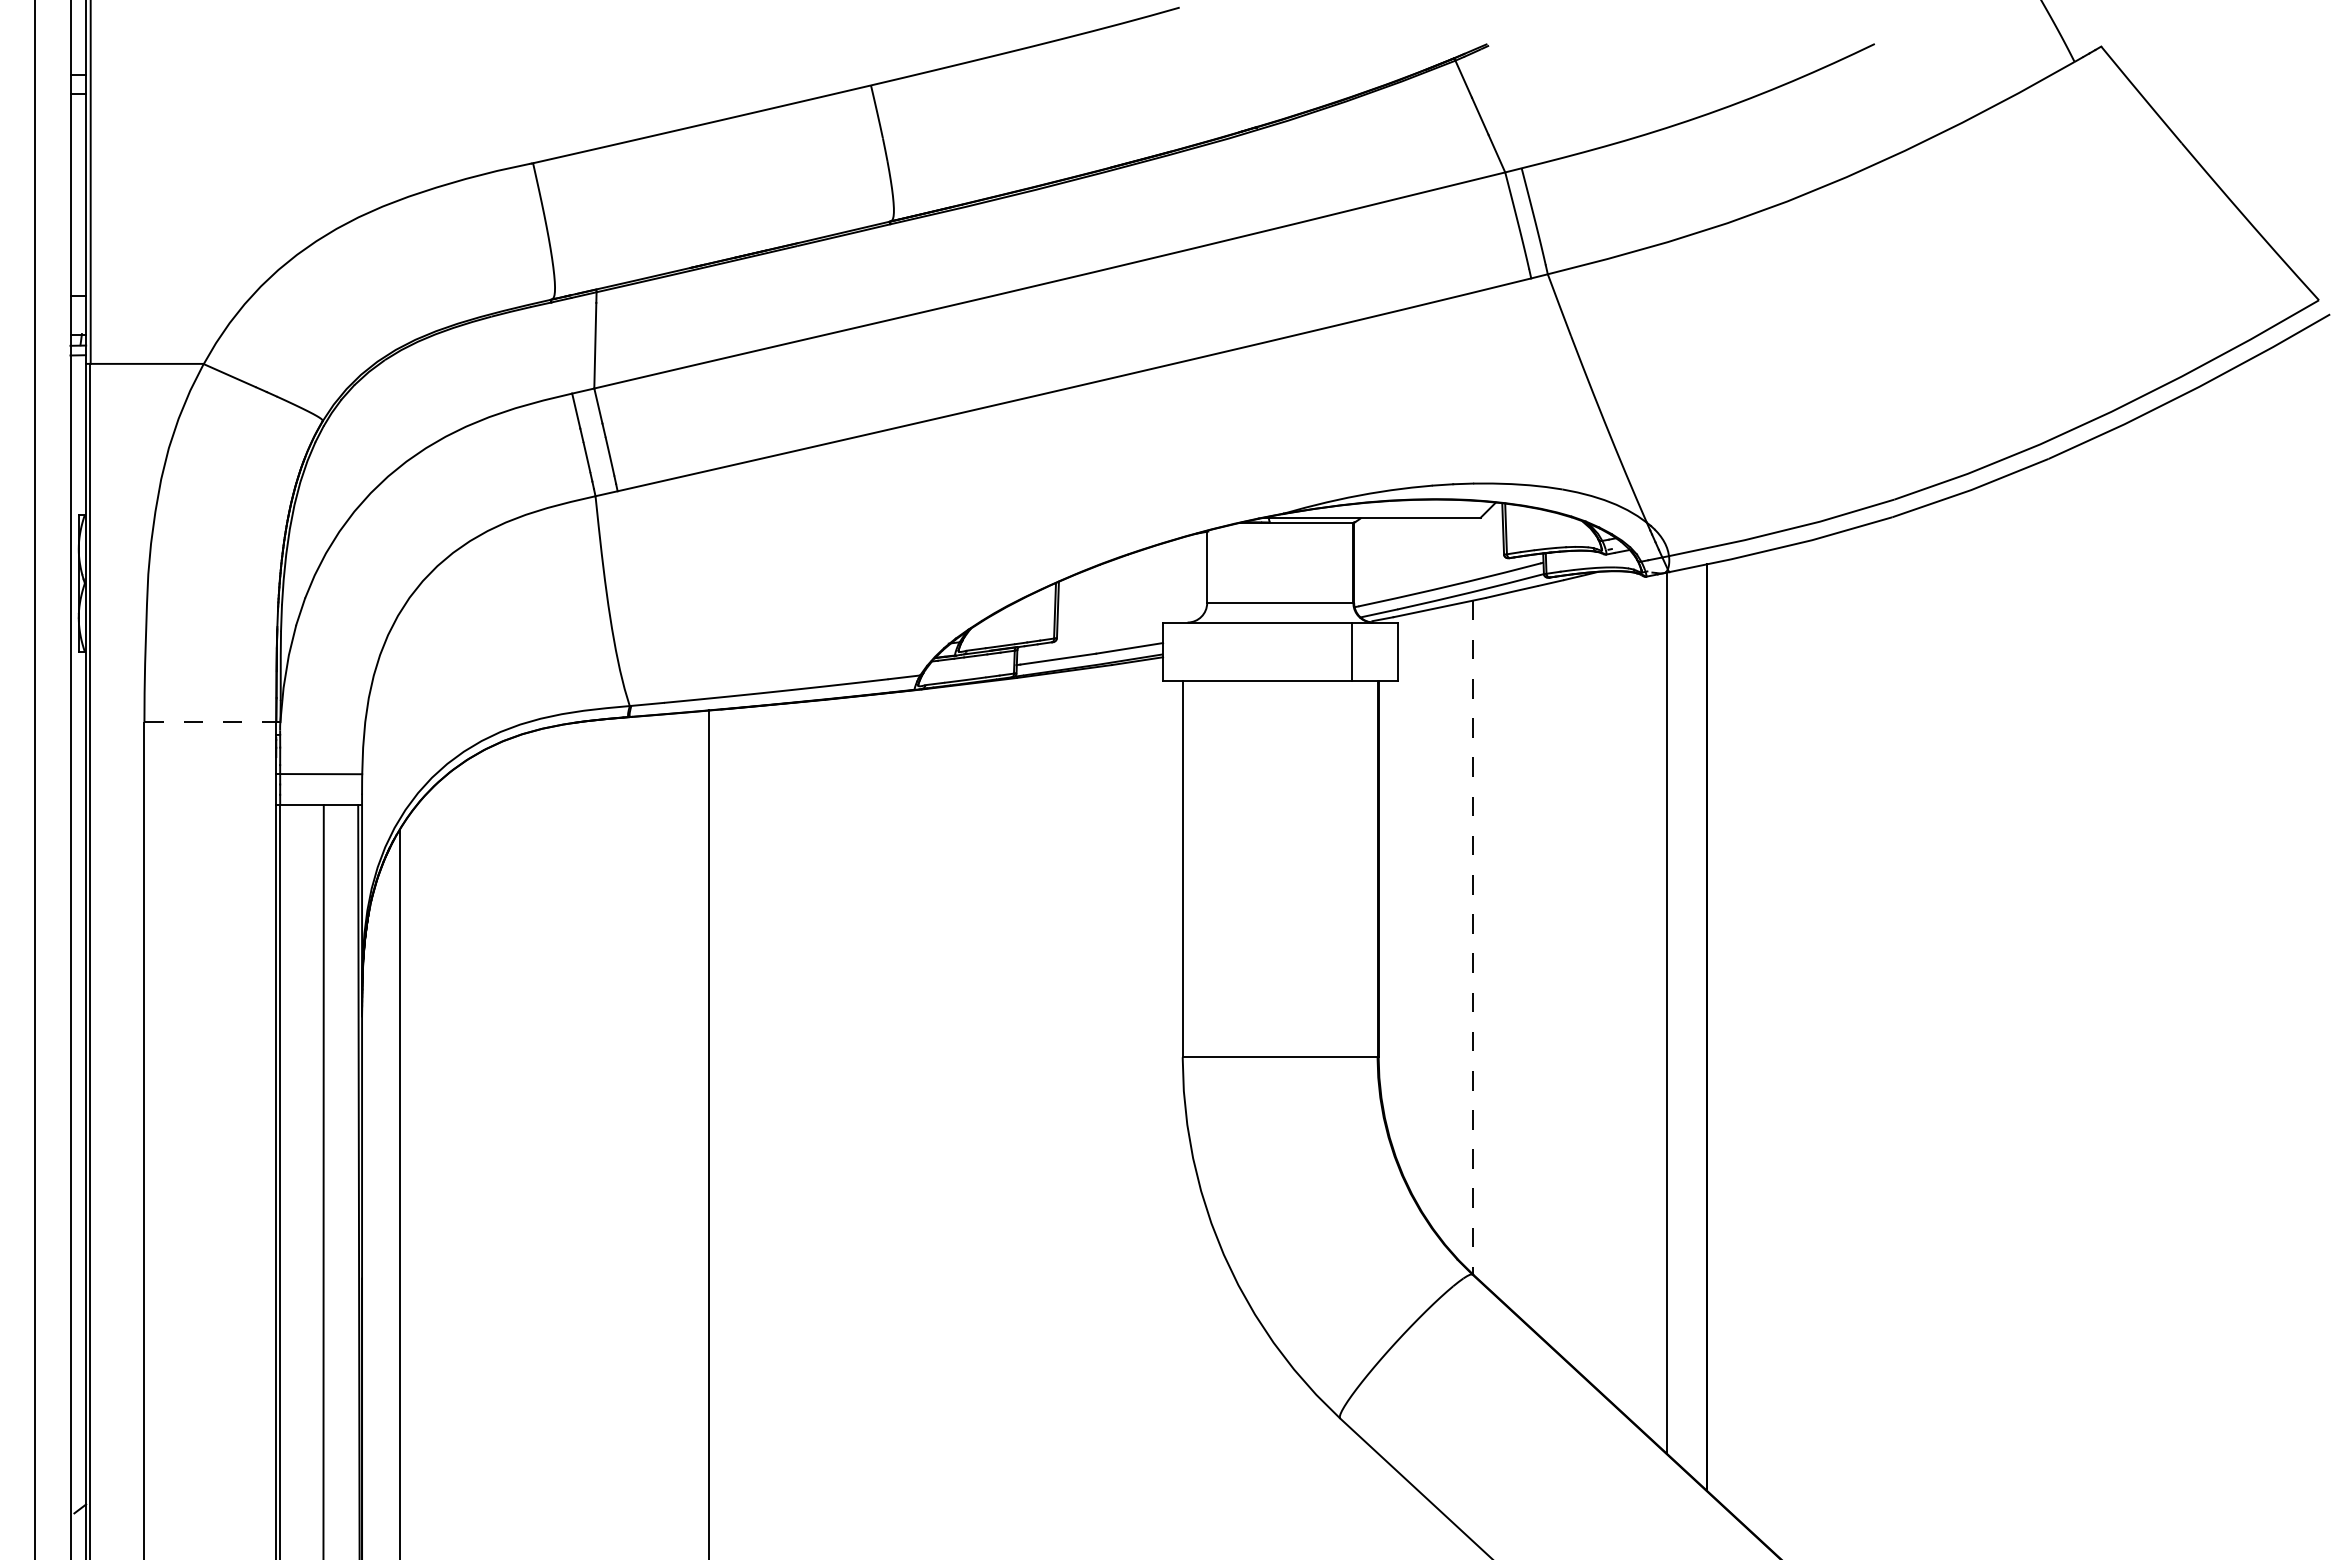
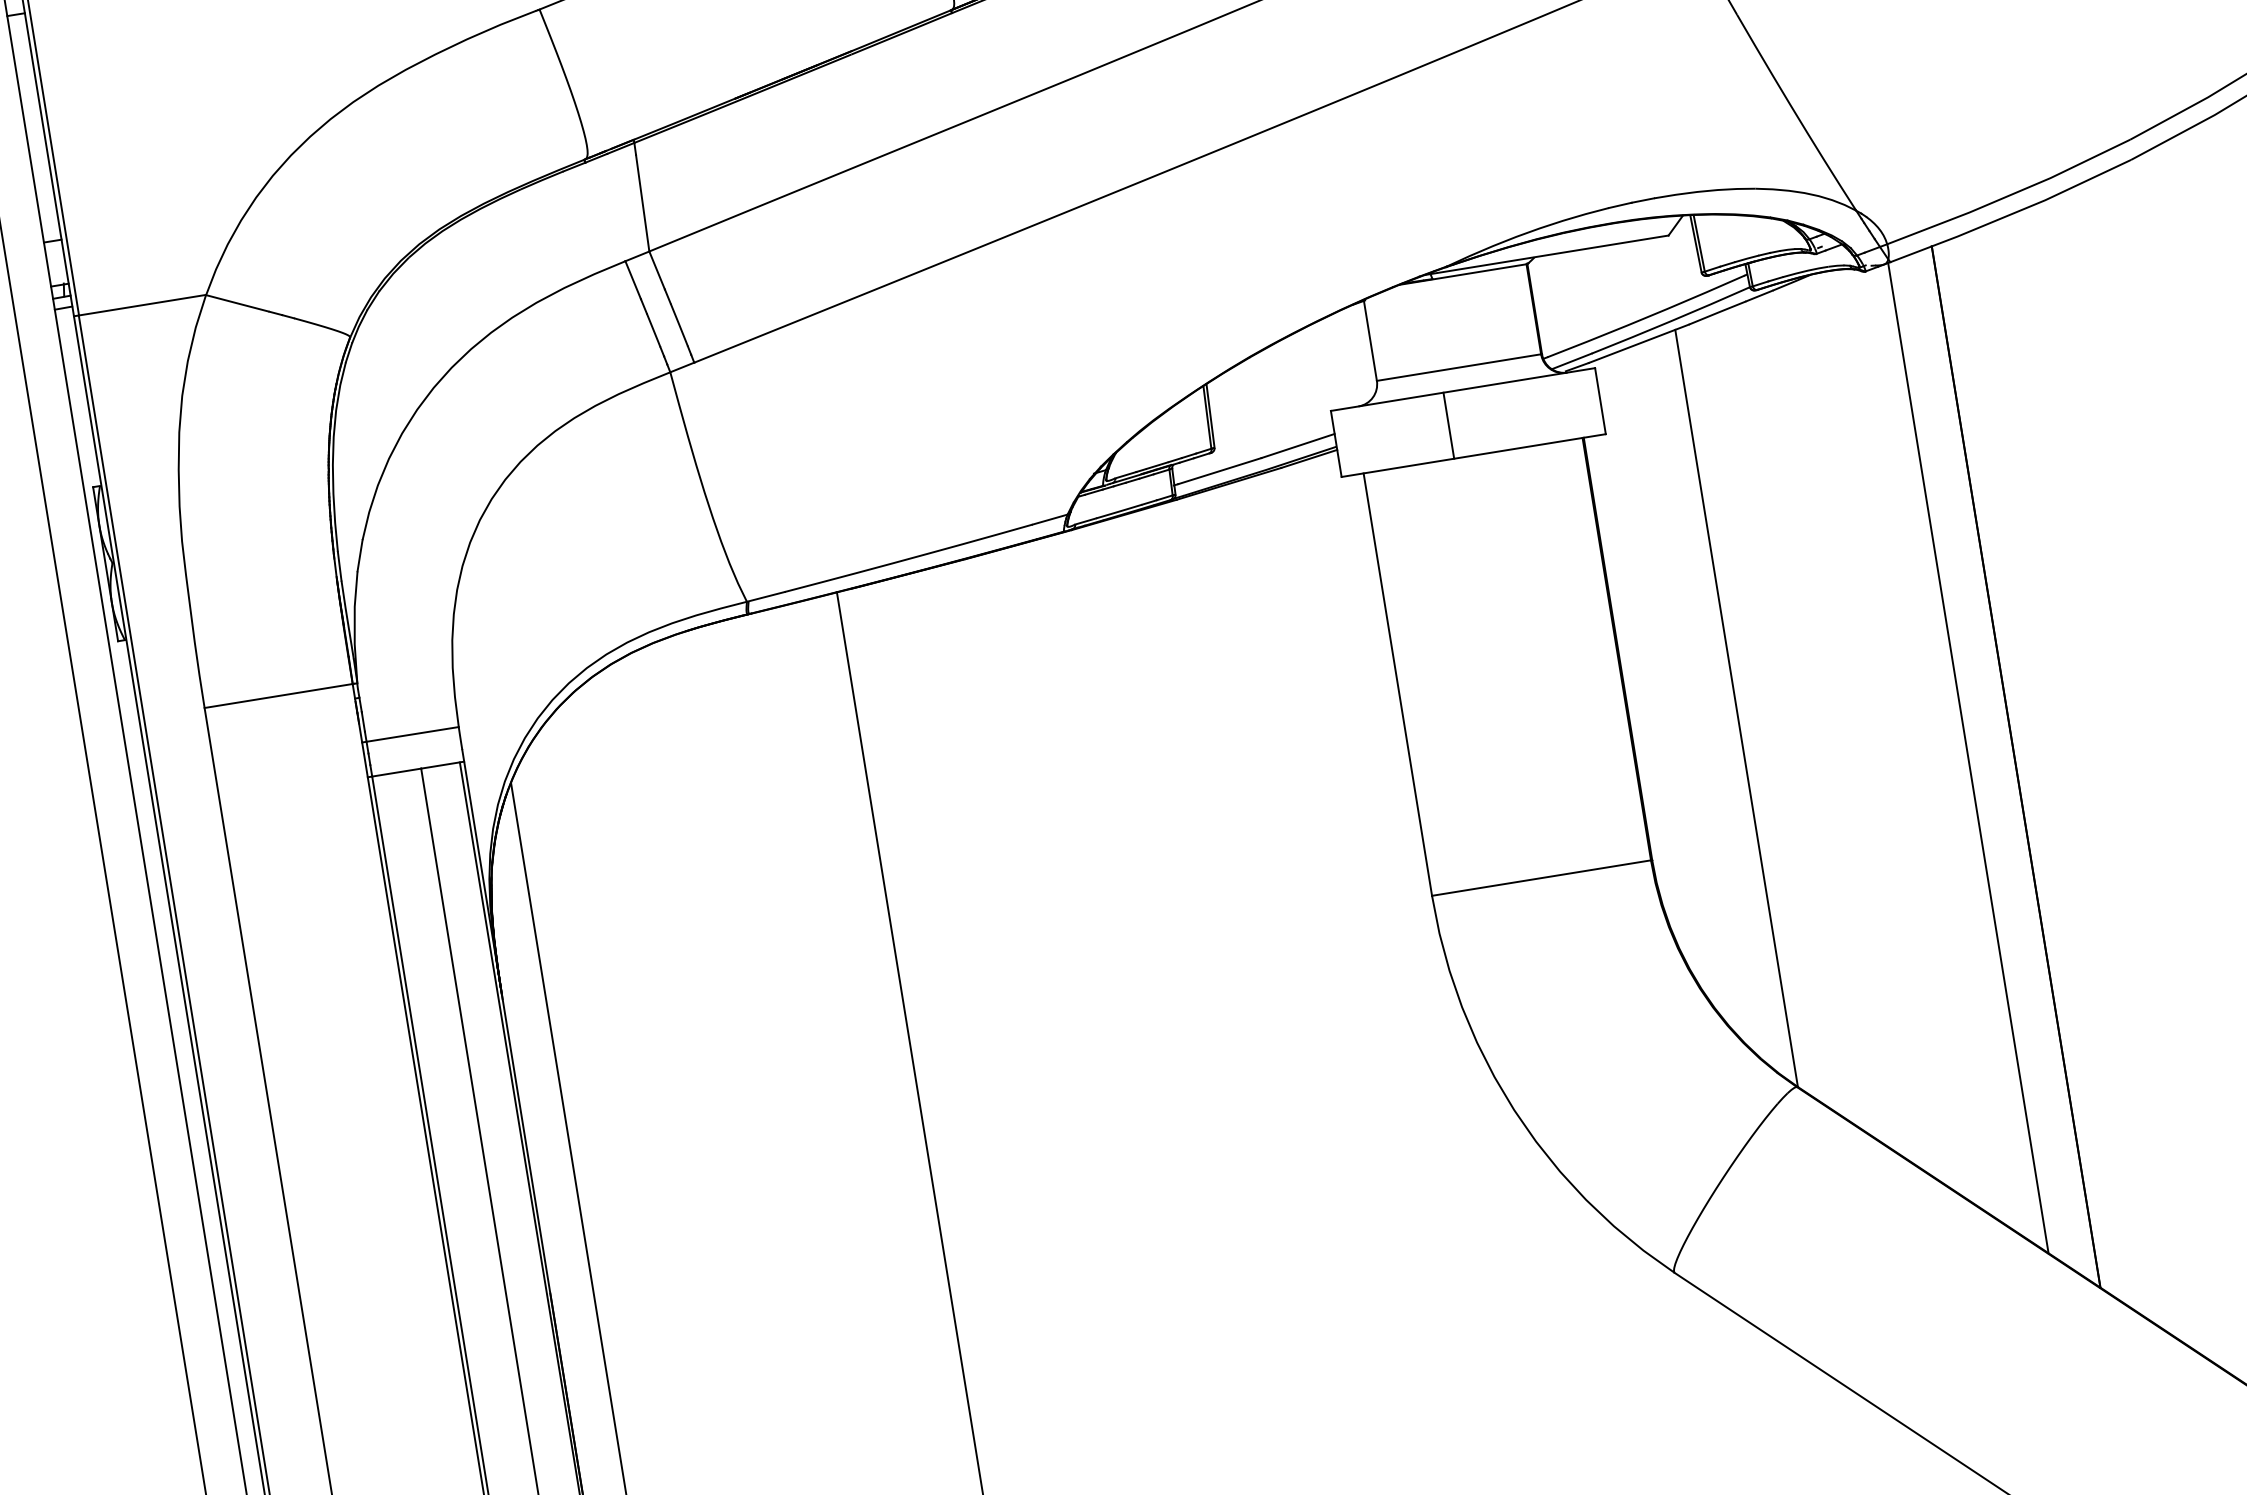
line: (1352, 651) -> (1448, 425), moved
line: (210, 721) -> (278, 695), dashed -> solid
line: (1473, 938) -> (1737, 709), dashed -> solid

